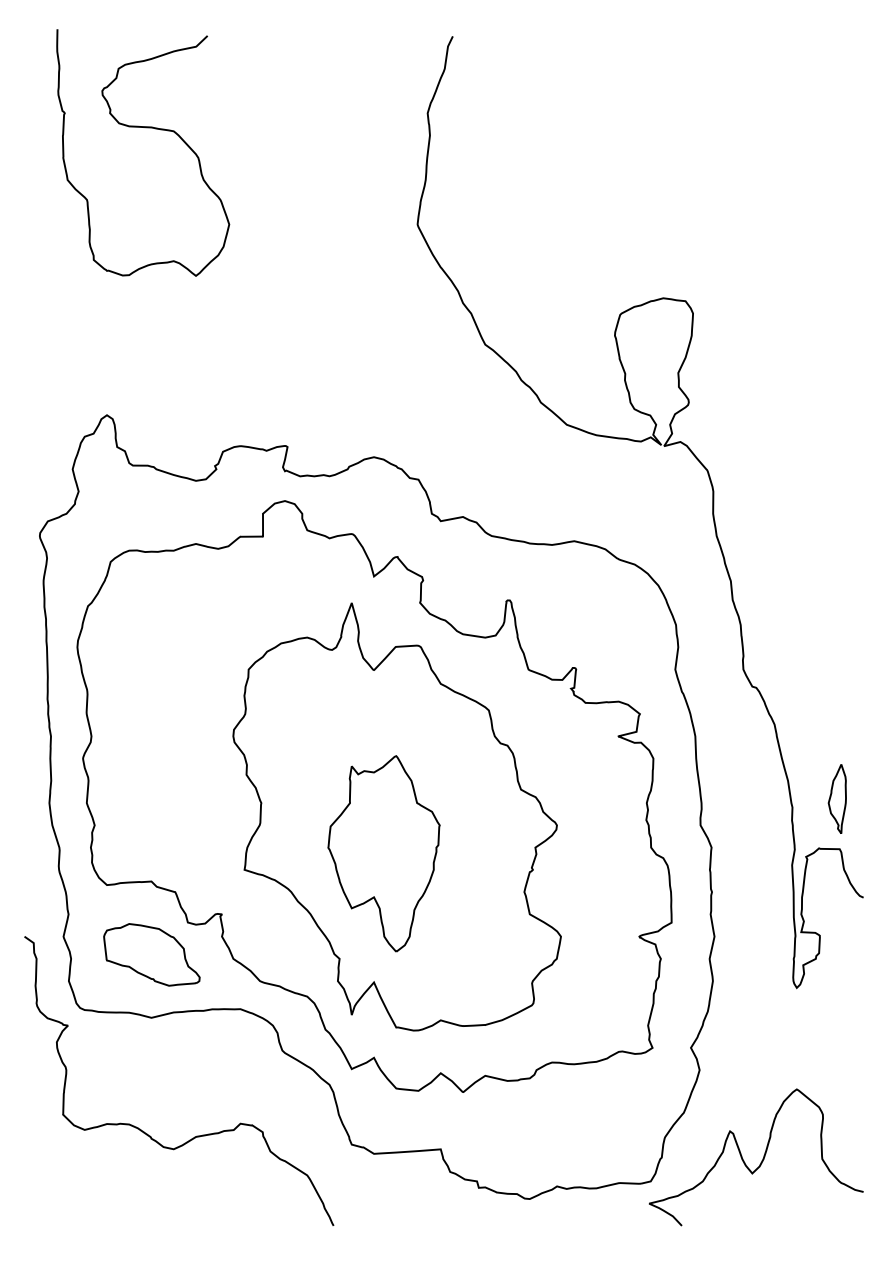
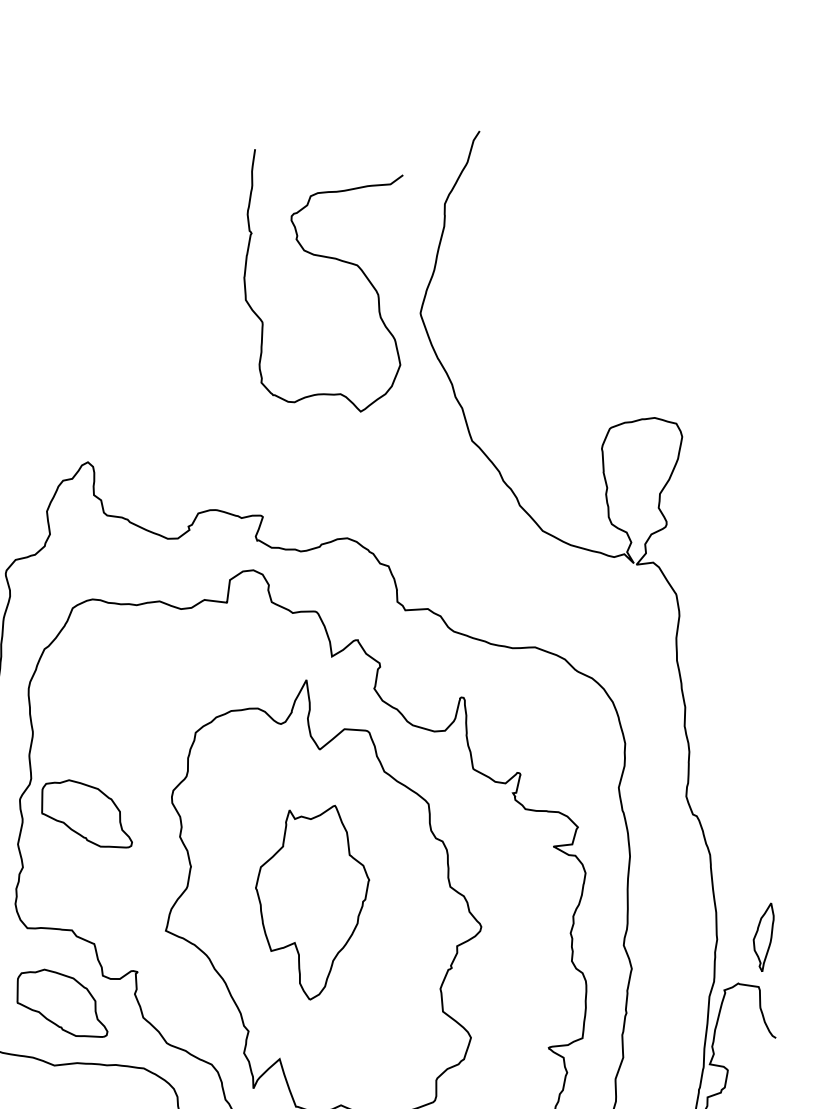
curve: (145, 128) -> (329, 258), moved
part: (151, 763) -> (87, 813), added
part: (383, 853) -> (309, 900), moved

